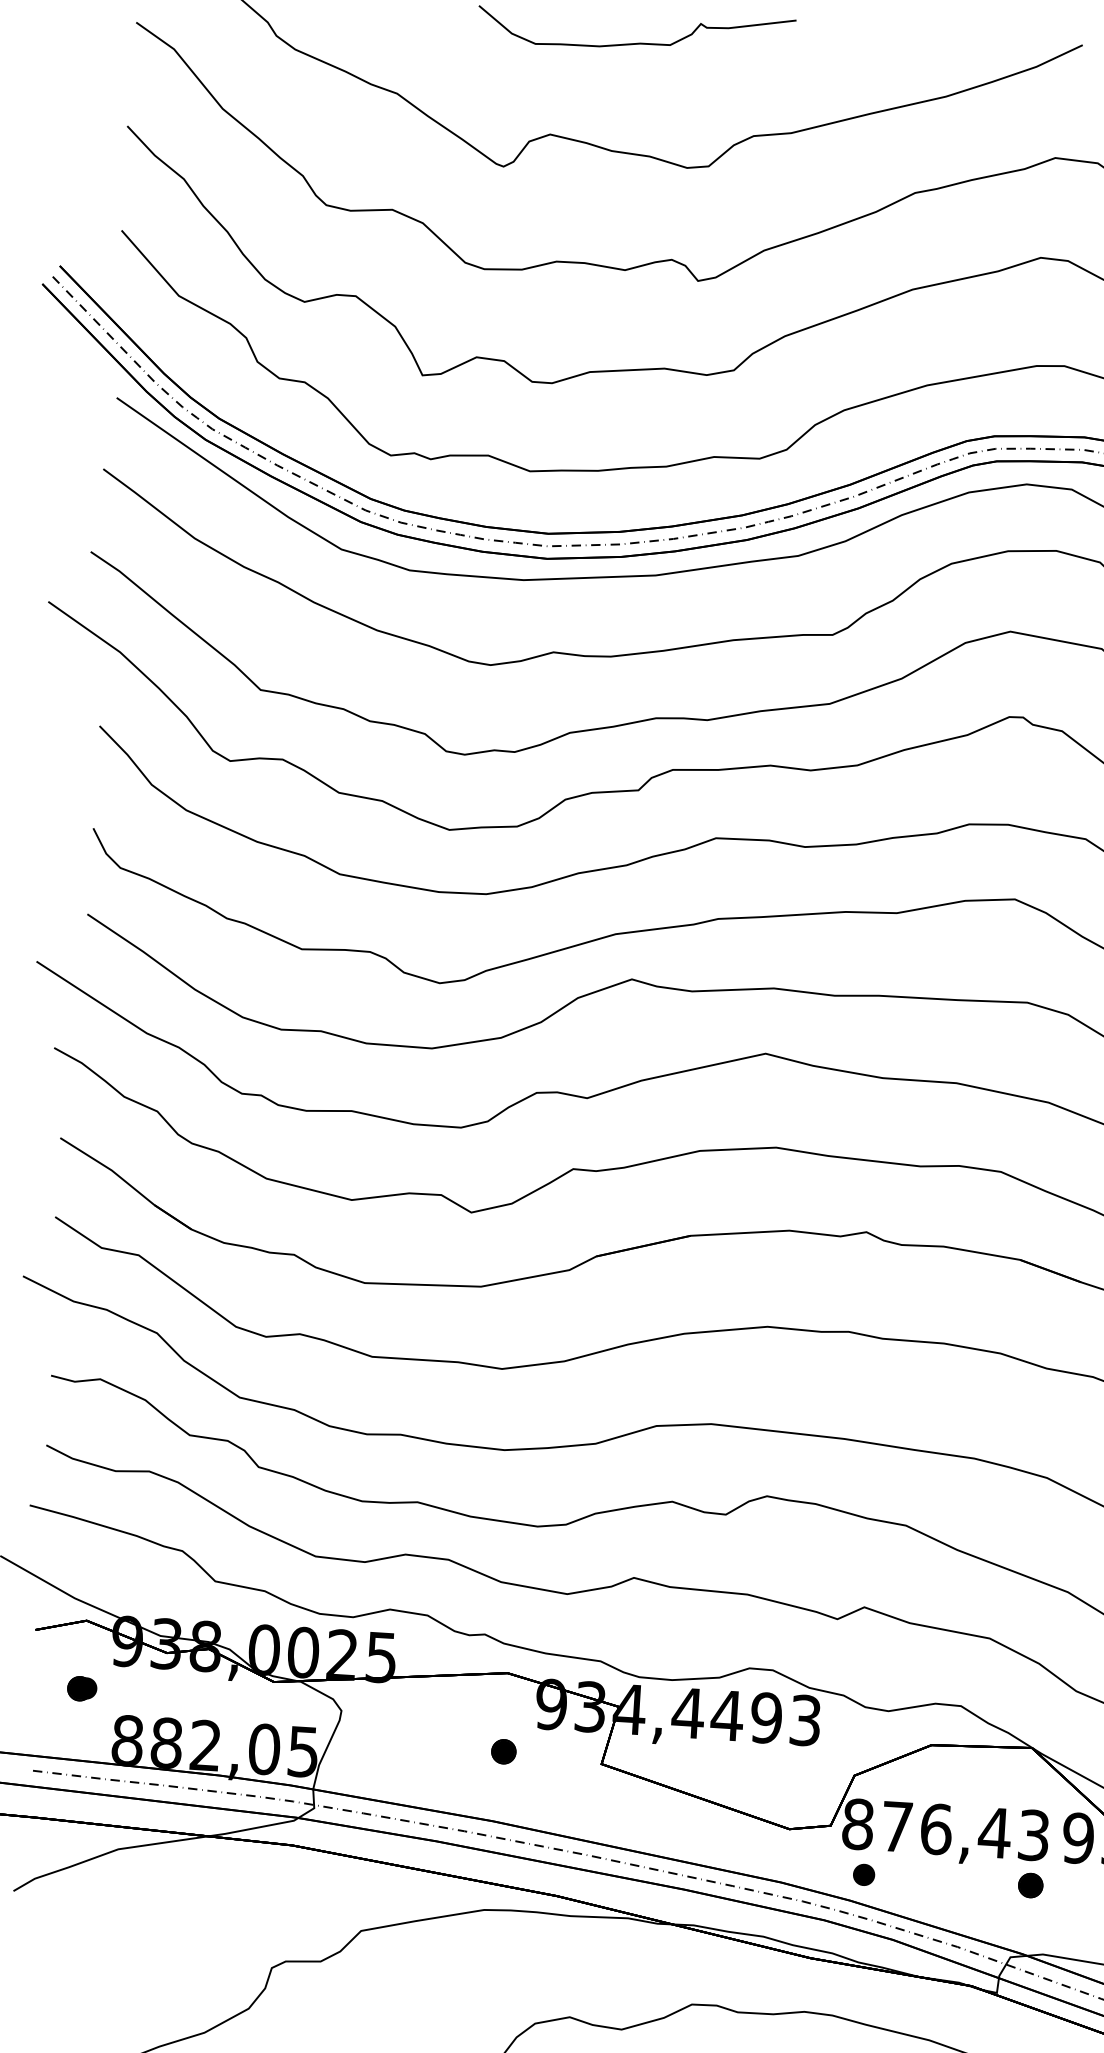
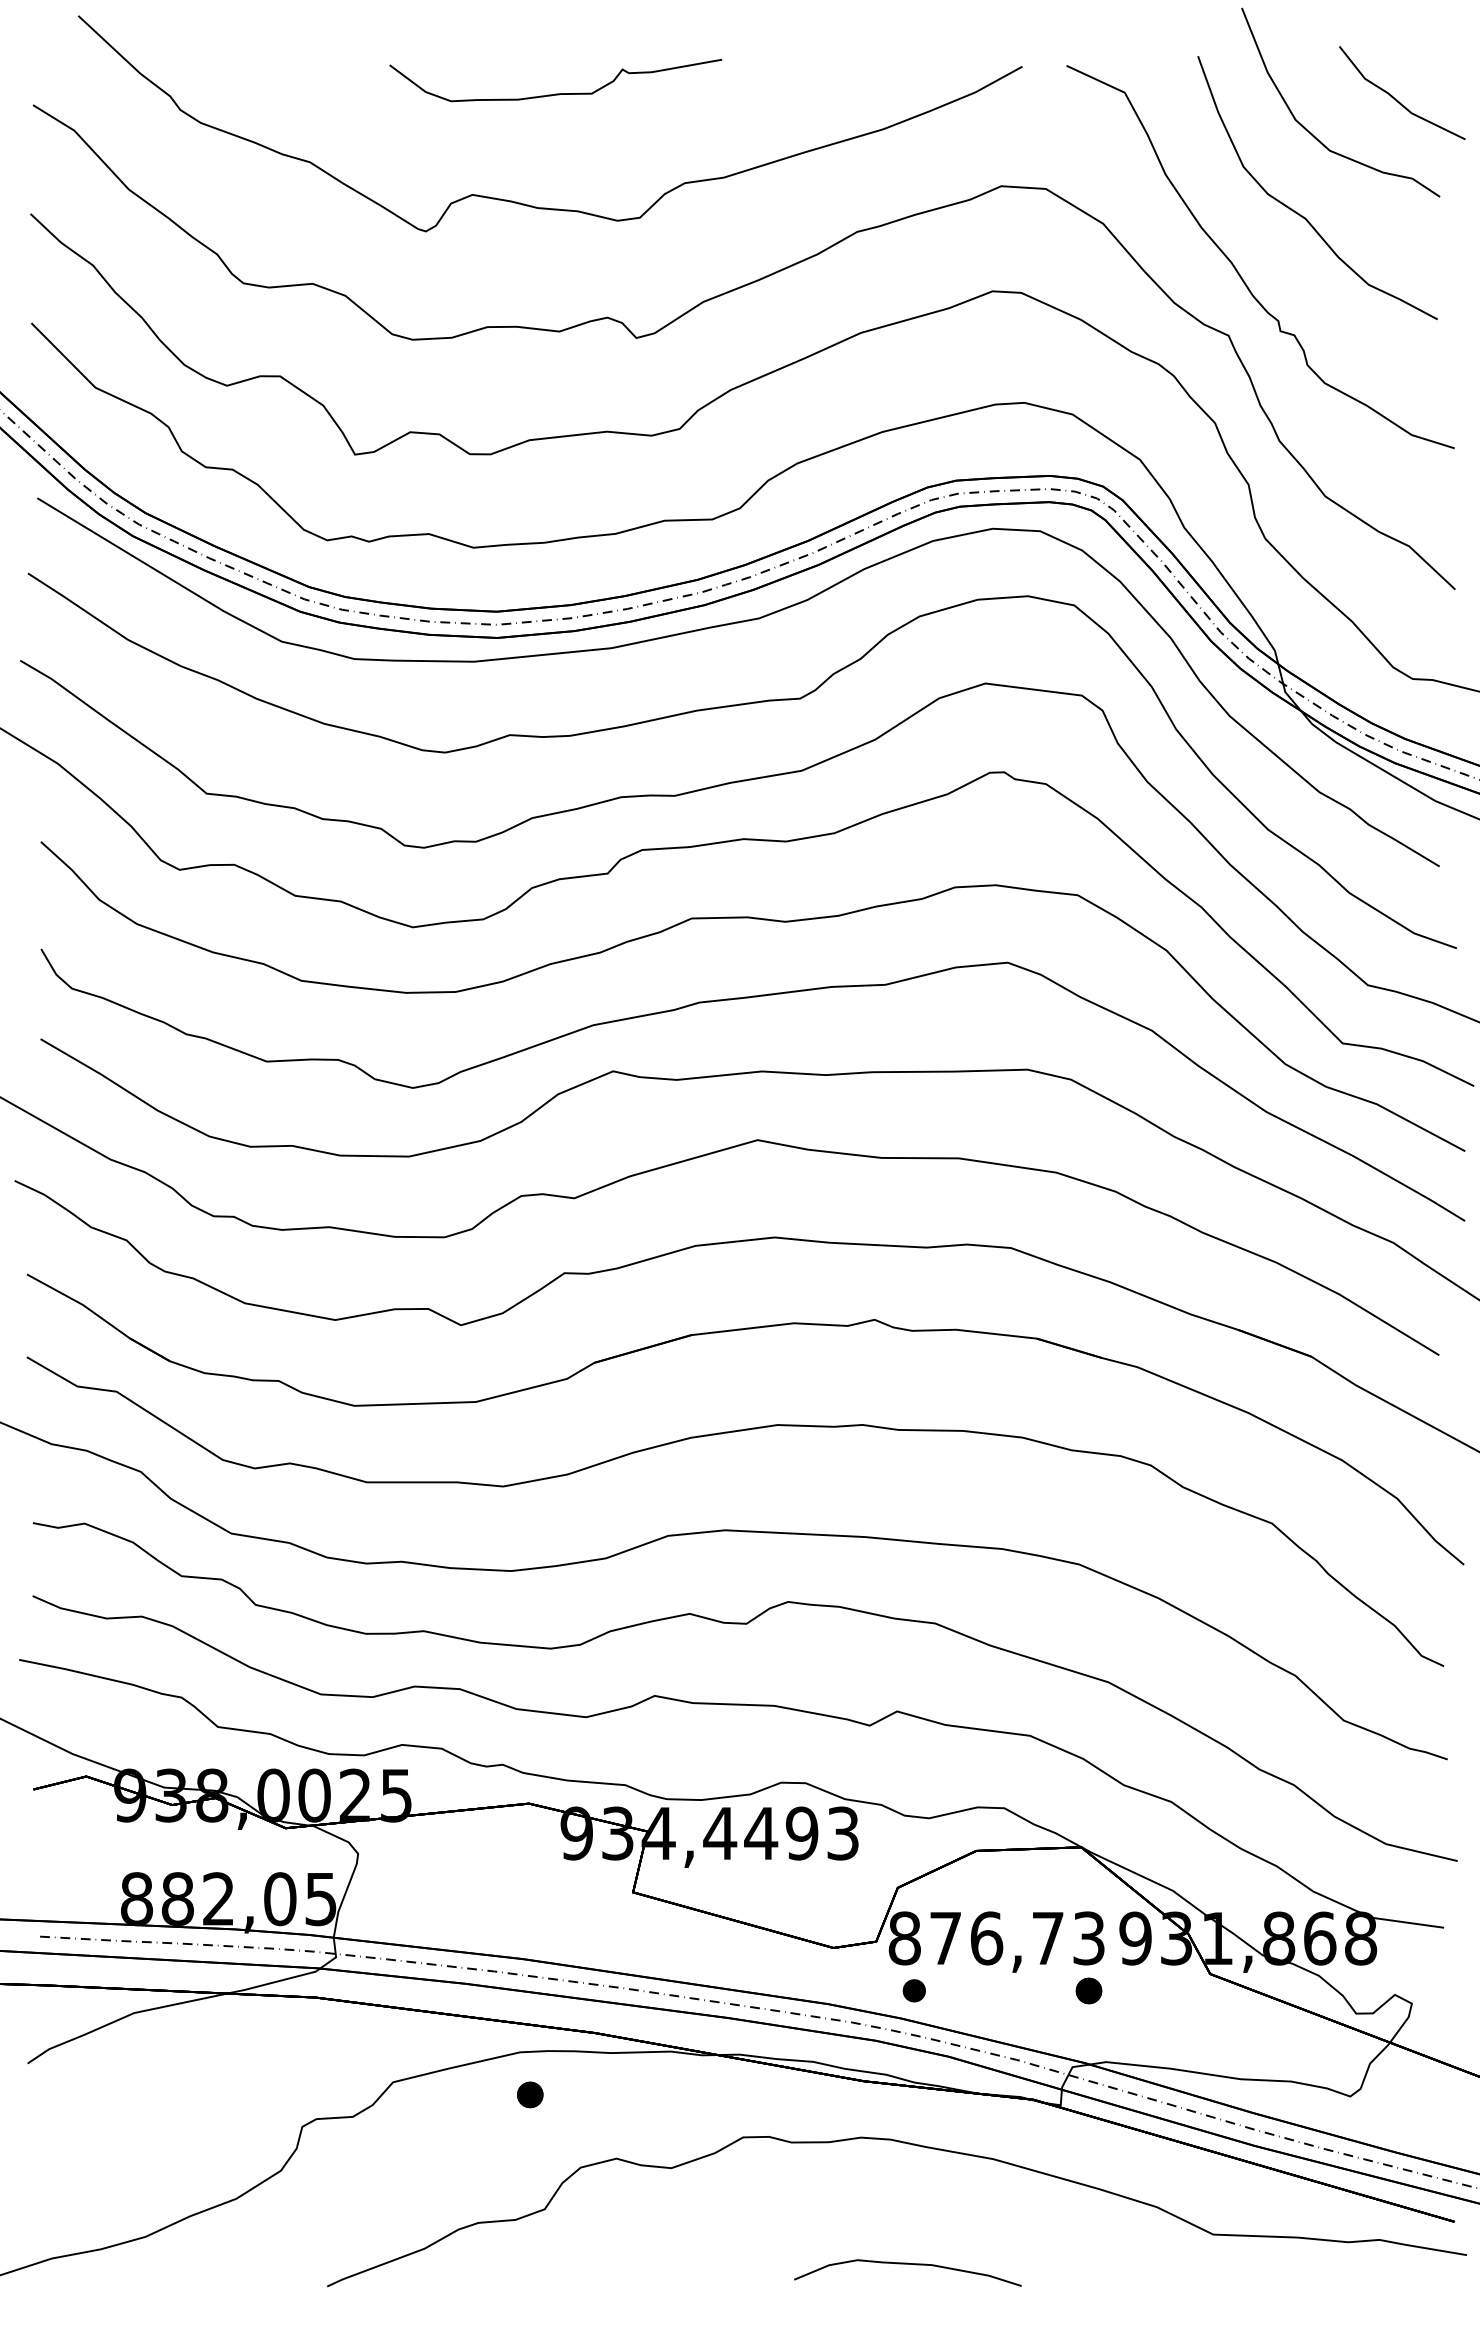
part: (81, 1688) -> (85, 1847), removed
part: (504, 1751) -> (530, 2094), moved
text: (995, 1833) -> (1048, 1938), 876,43 -> 876,73

